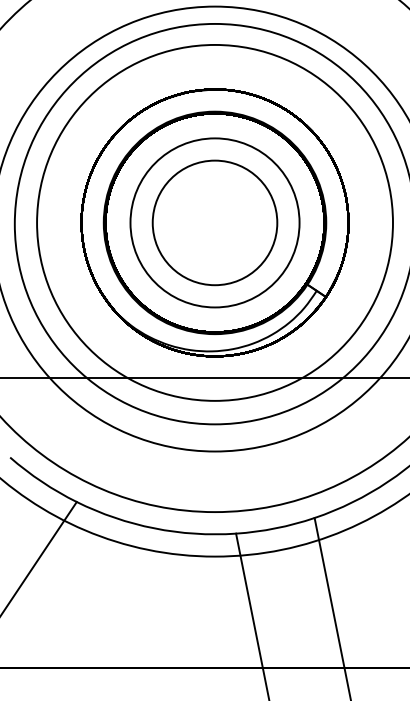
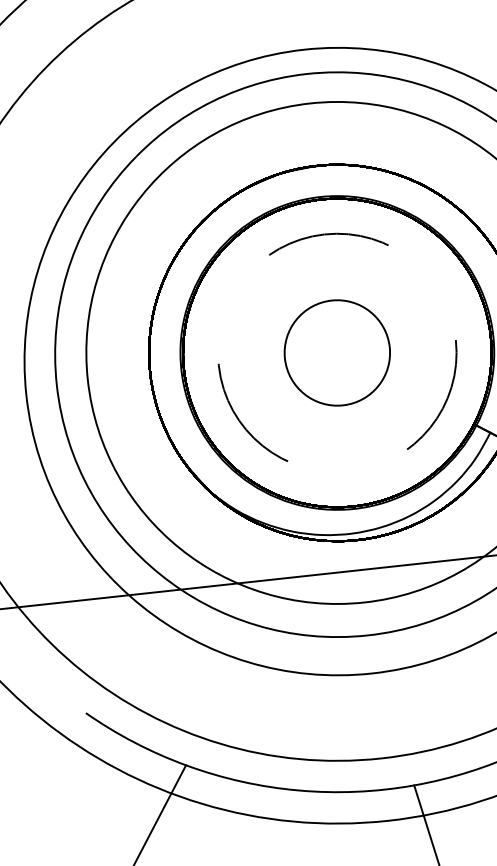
circle: (214, 222) -> (336, 352), size x0.6
circle: (214, 222) -> (336, 352), solid -> dashed

